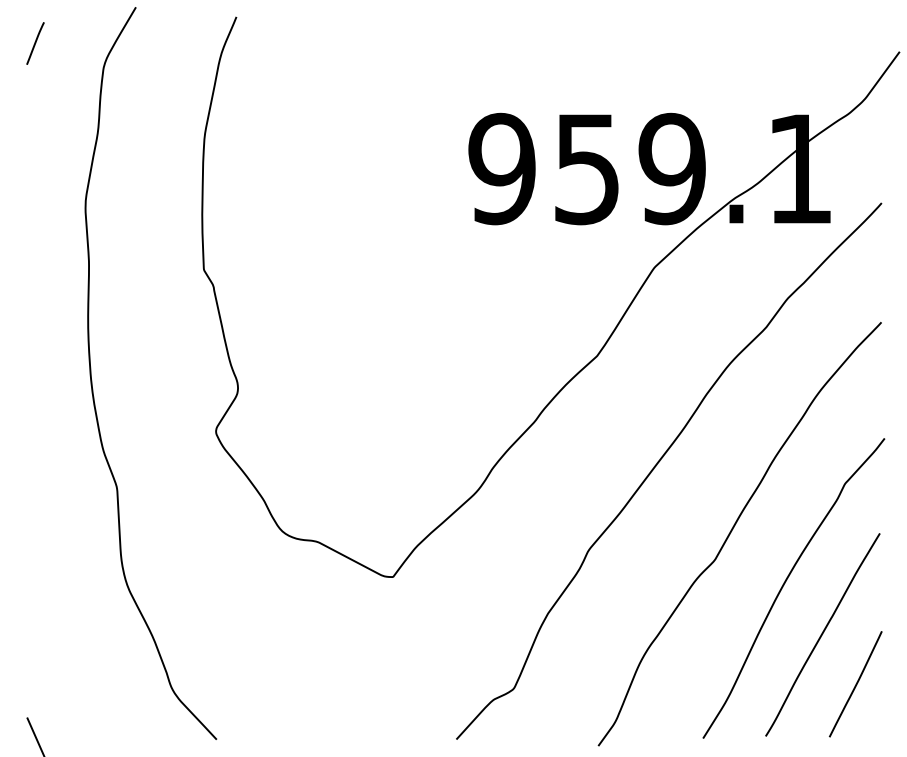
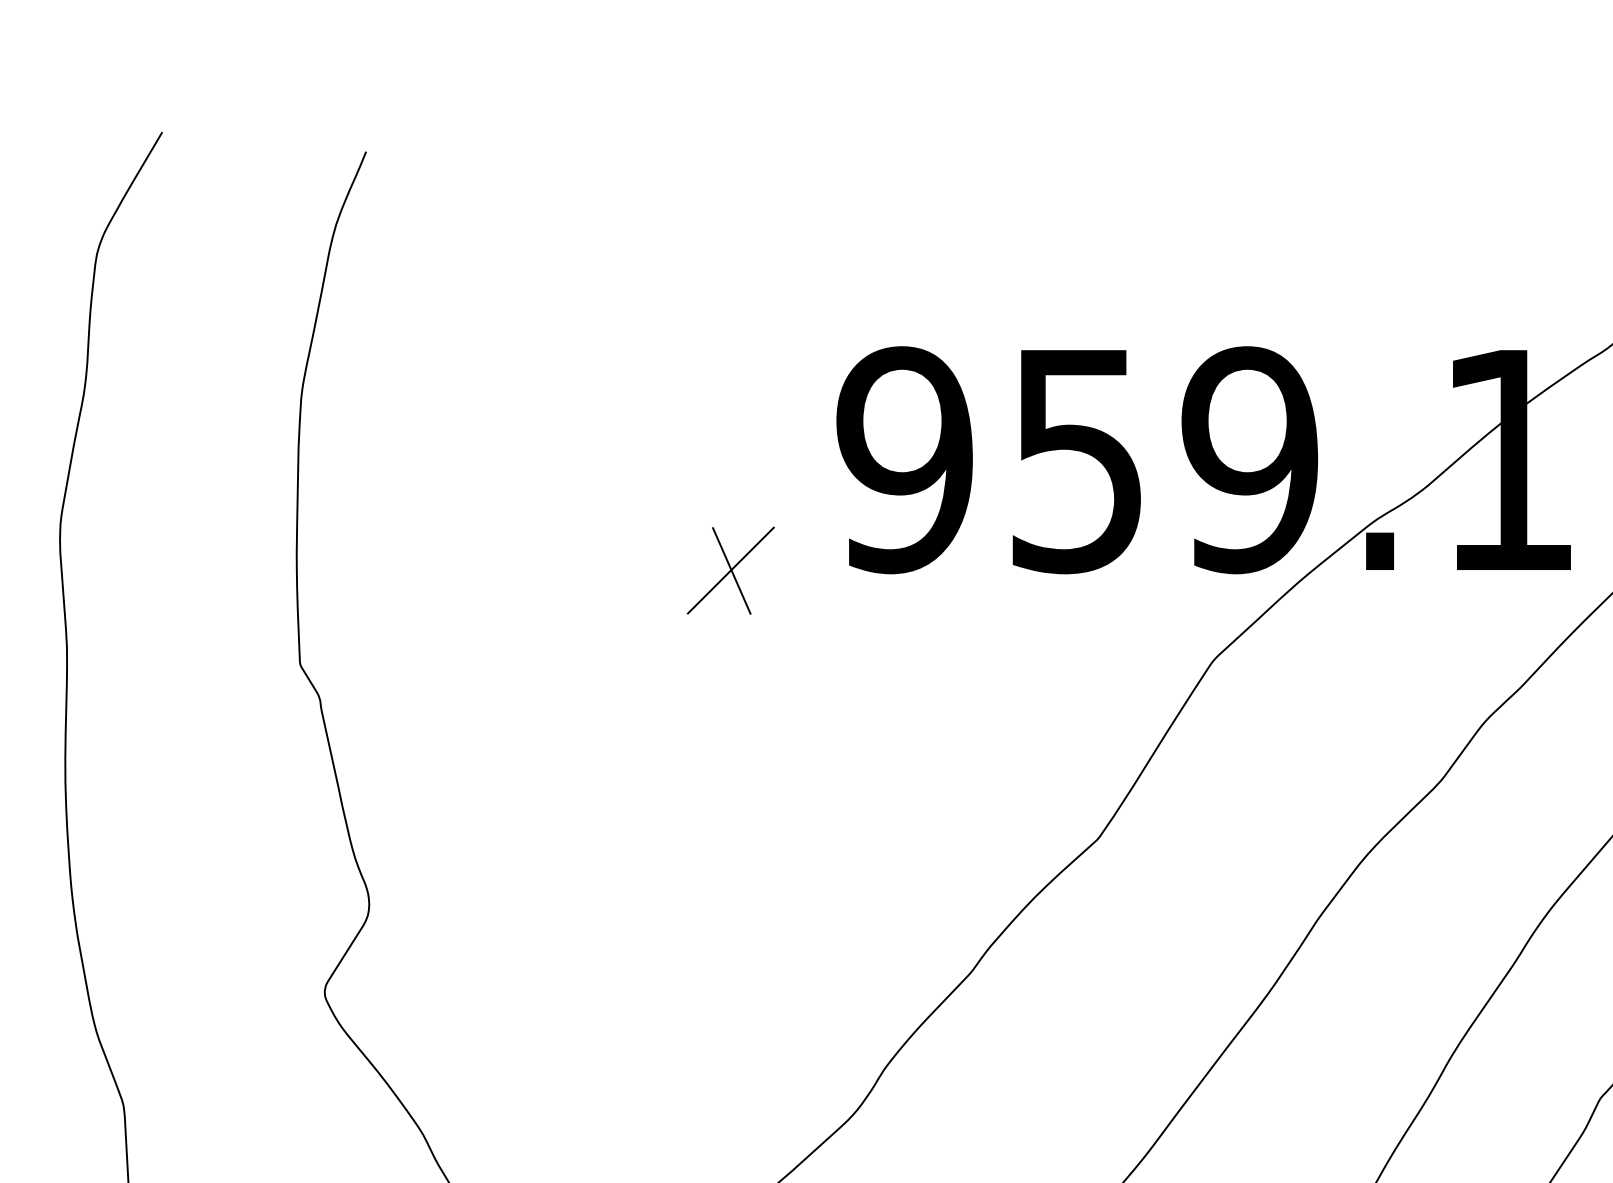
part: (416, 223) -> (731, 570), added

